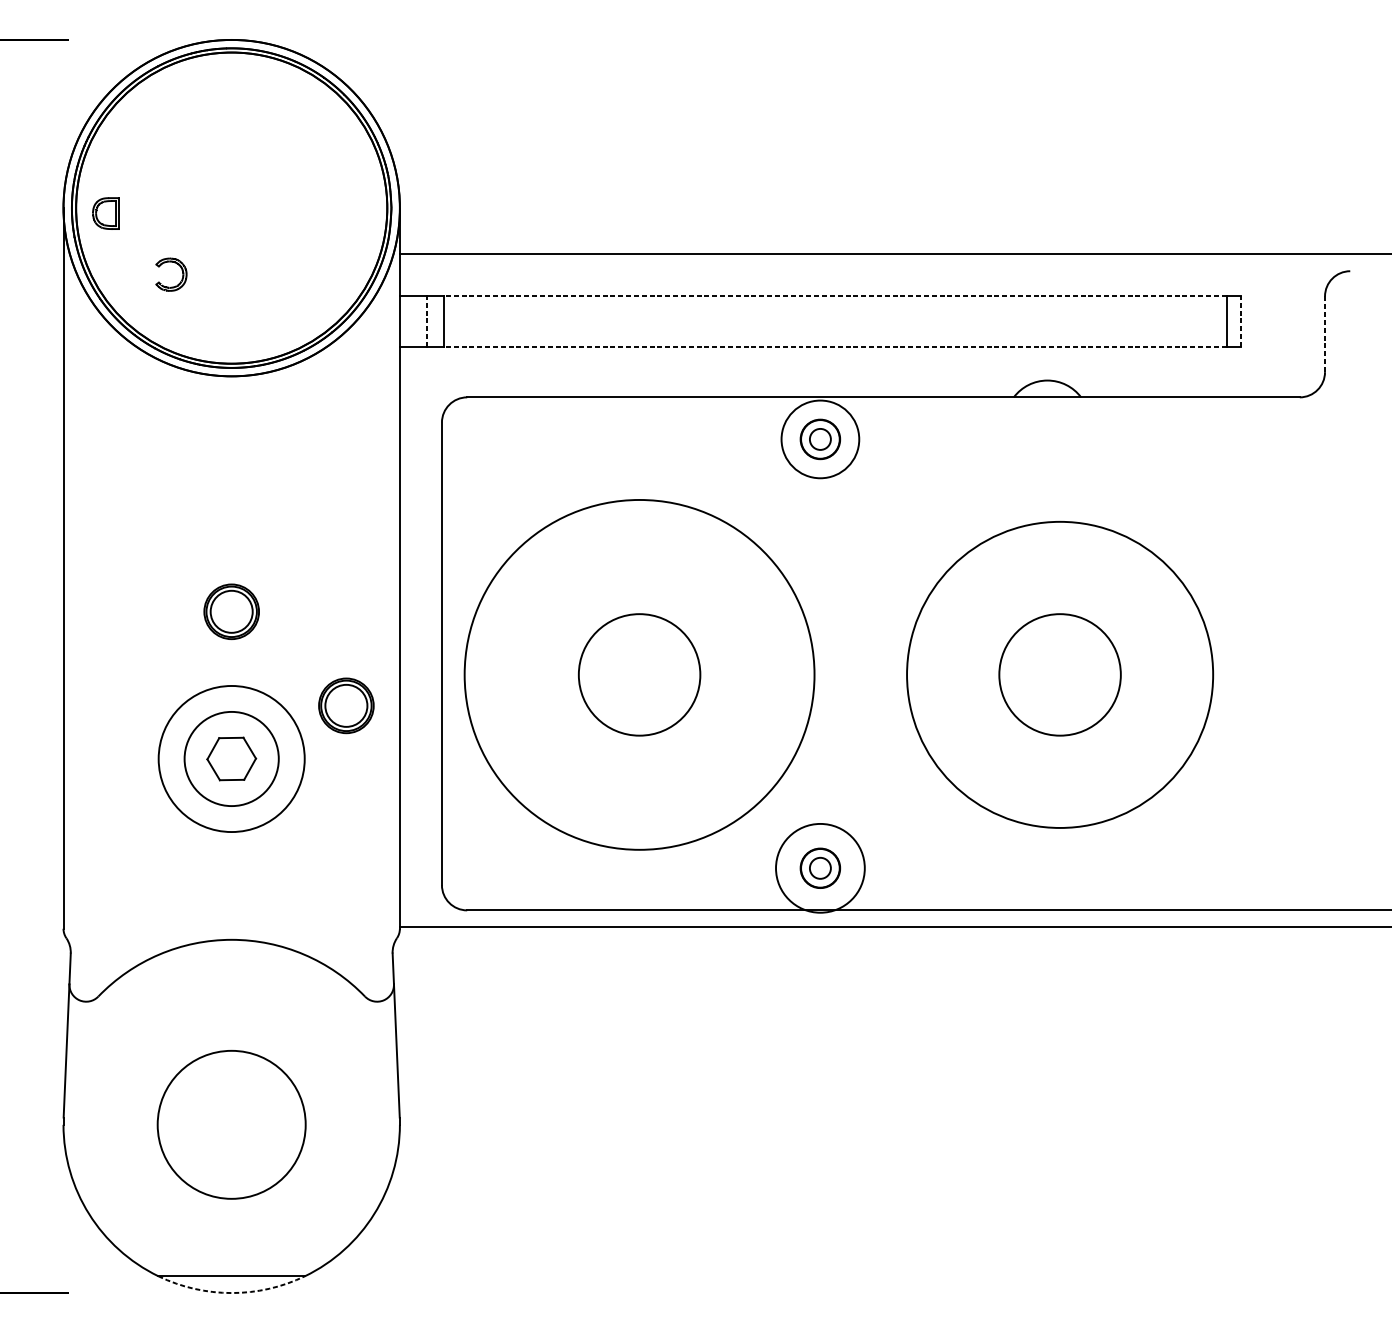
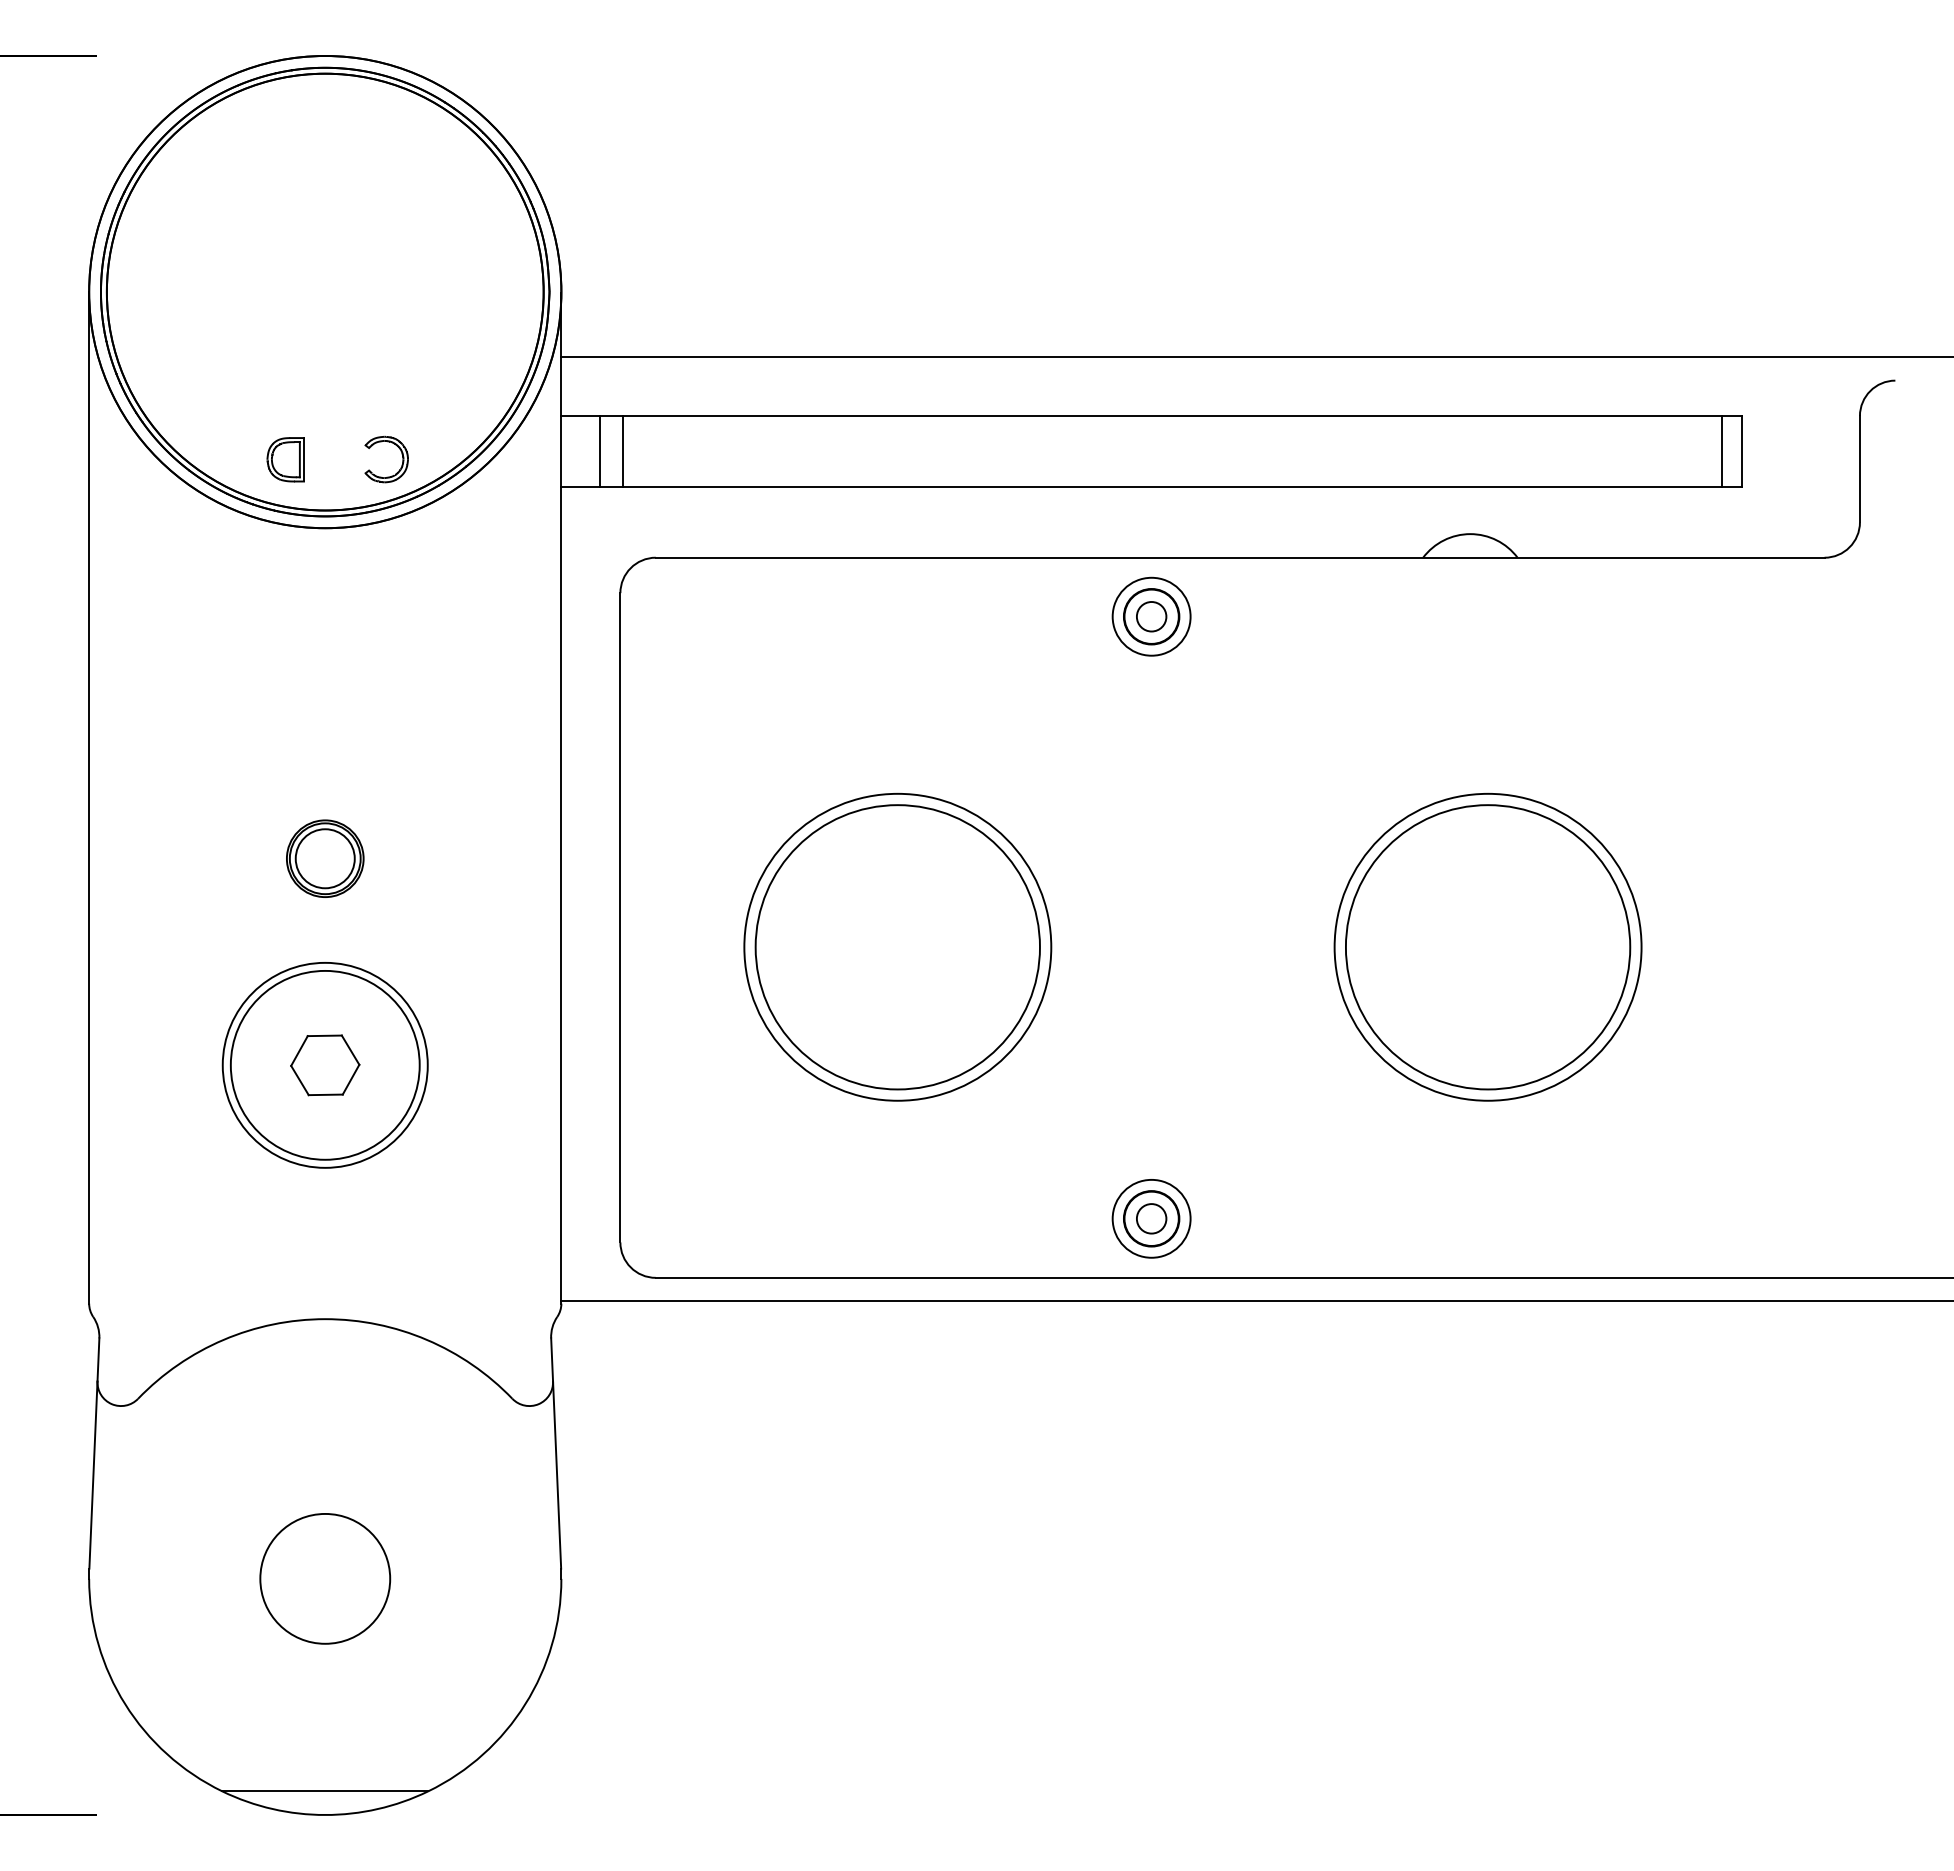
part: (105, 213) -> (285, 459), moved
part: (182, 271) -> (401, 454), moved
line: (835, 296) -> (1172, 416), dashed -> solid
line: (427, 320) -> (599, 450), dashed -> solid
line: (1240, 320) -> (1741, 450), dashed -> solid
line: (1324, 334) -> (1859, 469), dashed -> solid
line: (835, 346) -> (1172, 486), dashed -> solid
circle: (820, 439) -> (1151, 616), size x0.71
circle: (639, 674) -> (897, 946), size x0.62
circle: (1059, 674) -> (1487, 946), size x0.71
circle: (639, 675) -> (897, 947), size x1.67
circle: (1059, 675) -> (1487, 947), size x1.67
part: (346, 705) -> (486, 990), removed
circle: (231, 758) -> (324, 1064), size x1.43
circle: (820, 868) -> (1151, 1218), size x0.62
circle: (231, 1124) -> (325, 1578), size x0.62
arc: (231, 1292) -> (325, 1814), dashed -> solid

